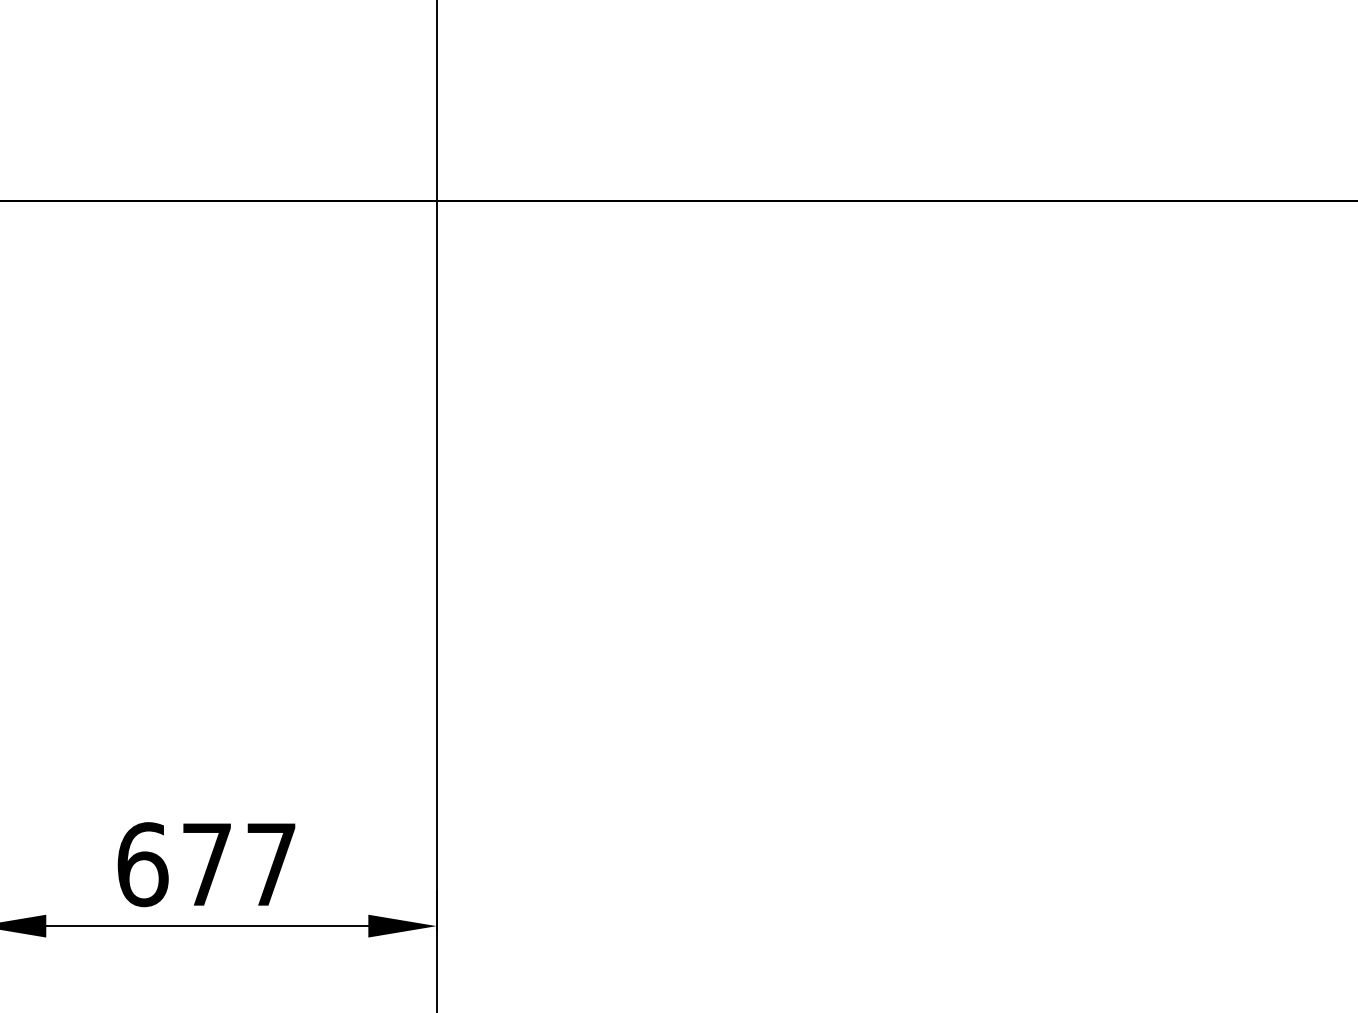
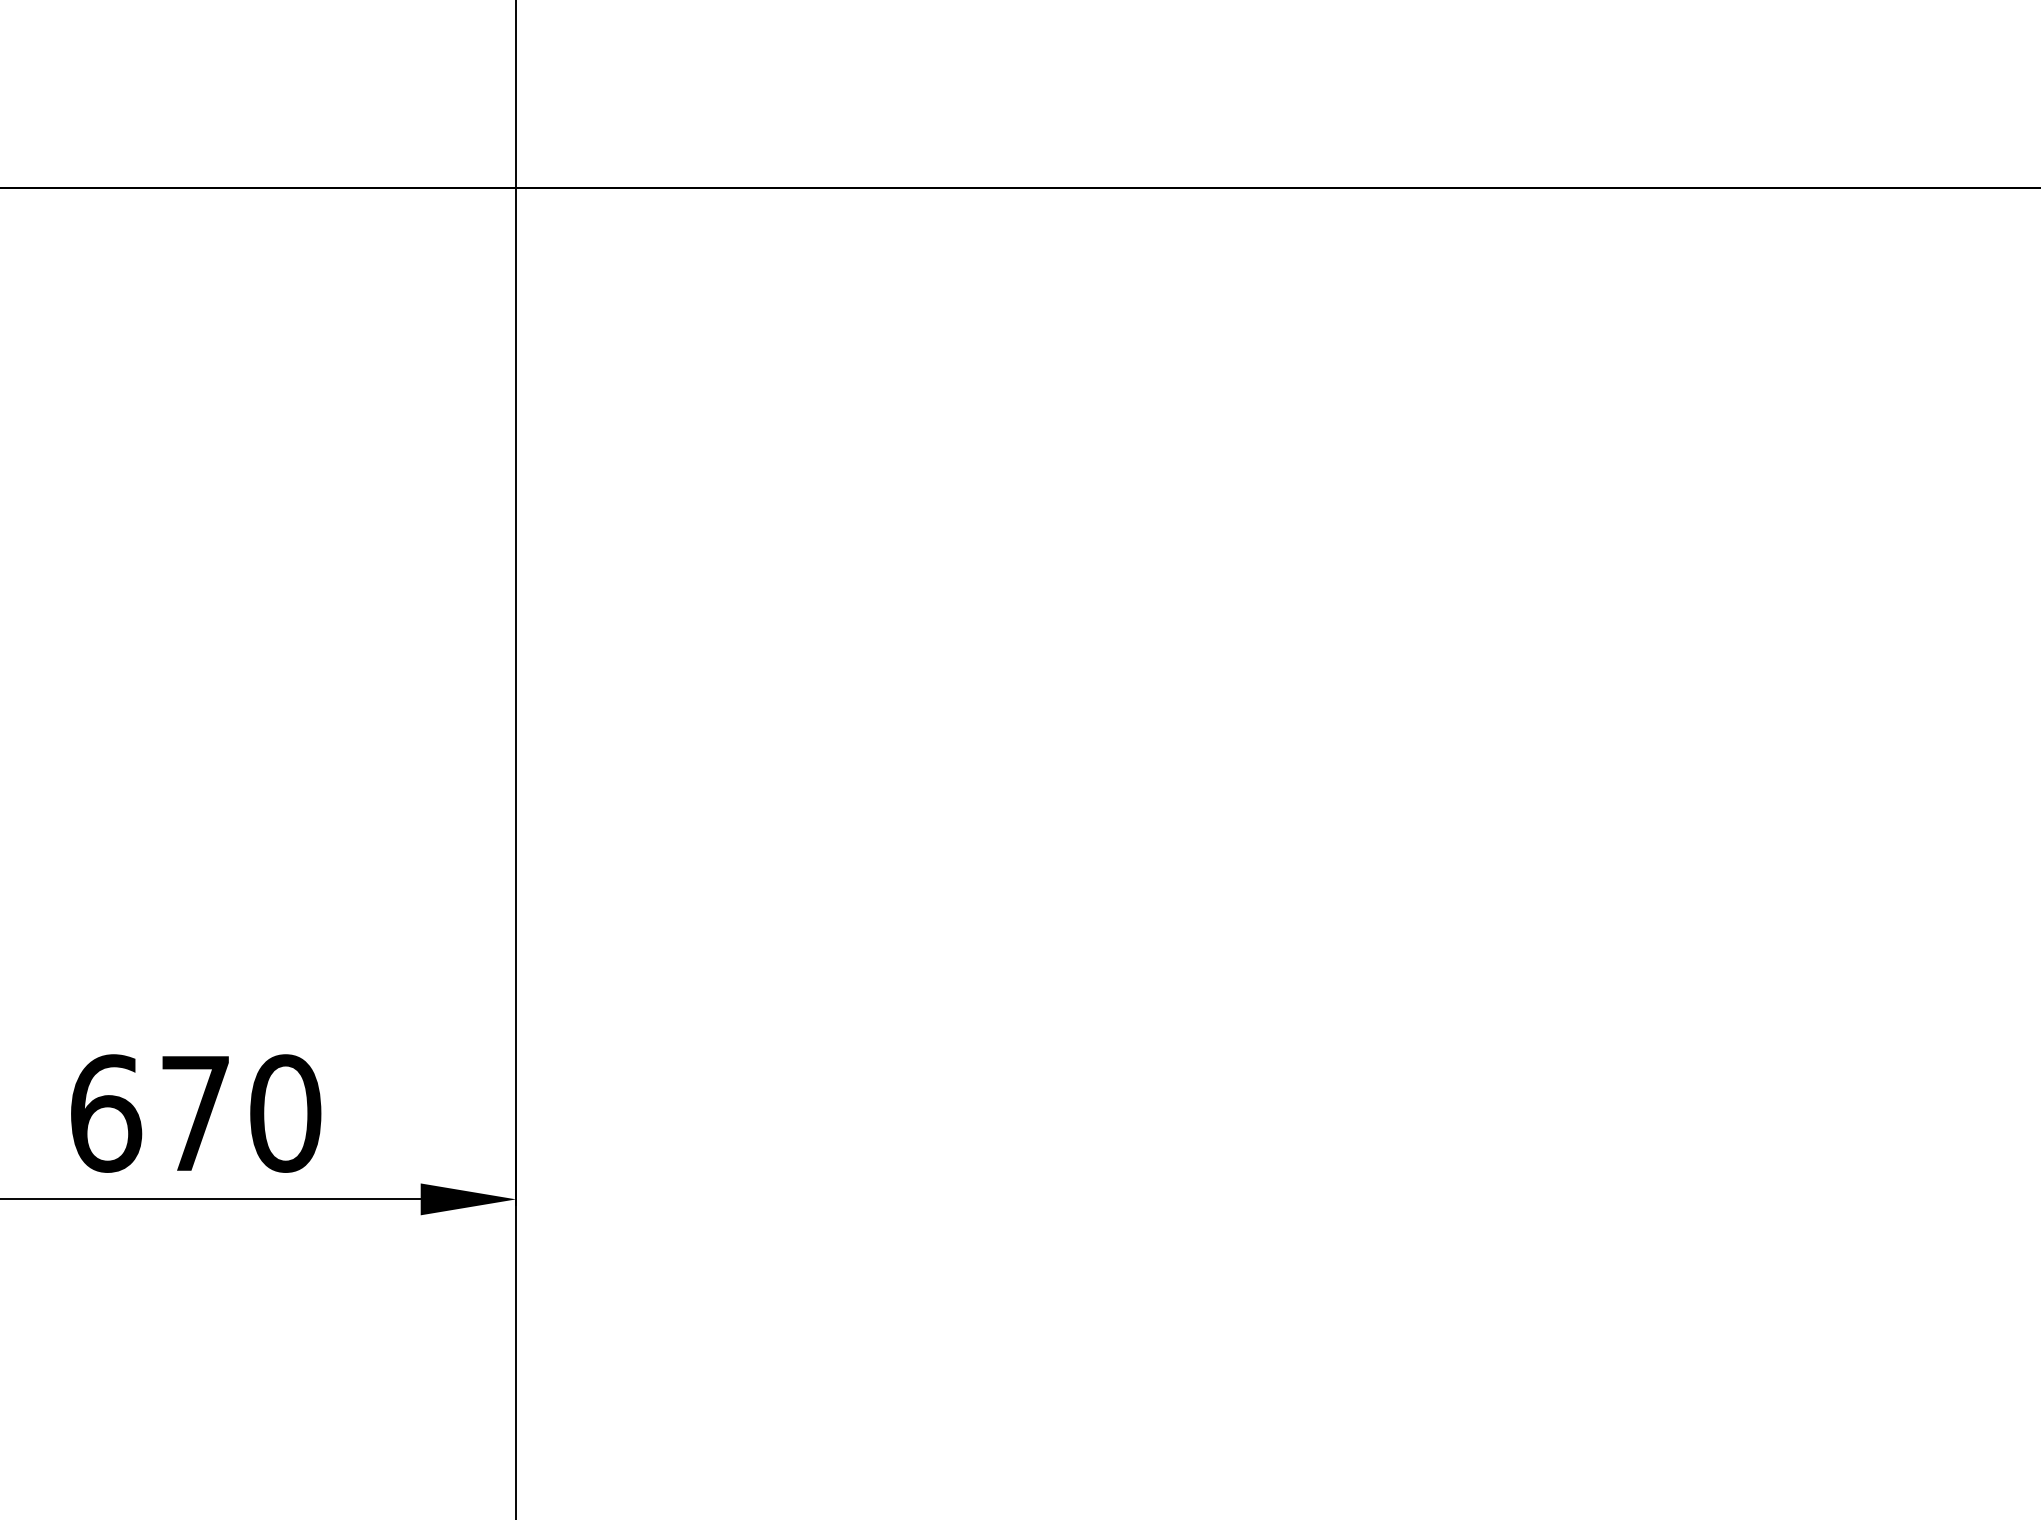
text: (271, 864) -> (285, 1113), 677 -> 670

